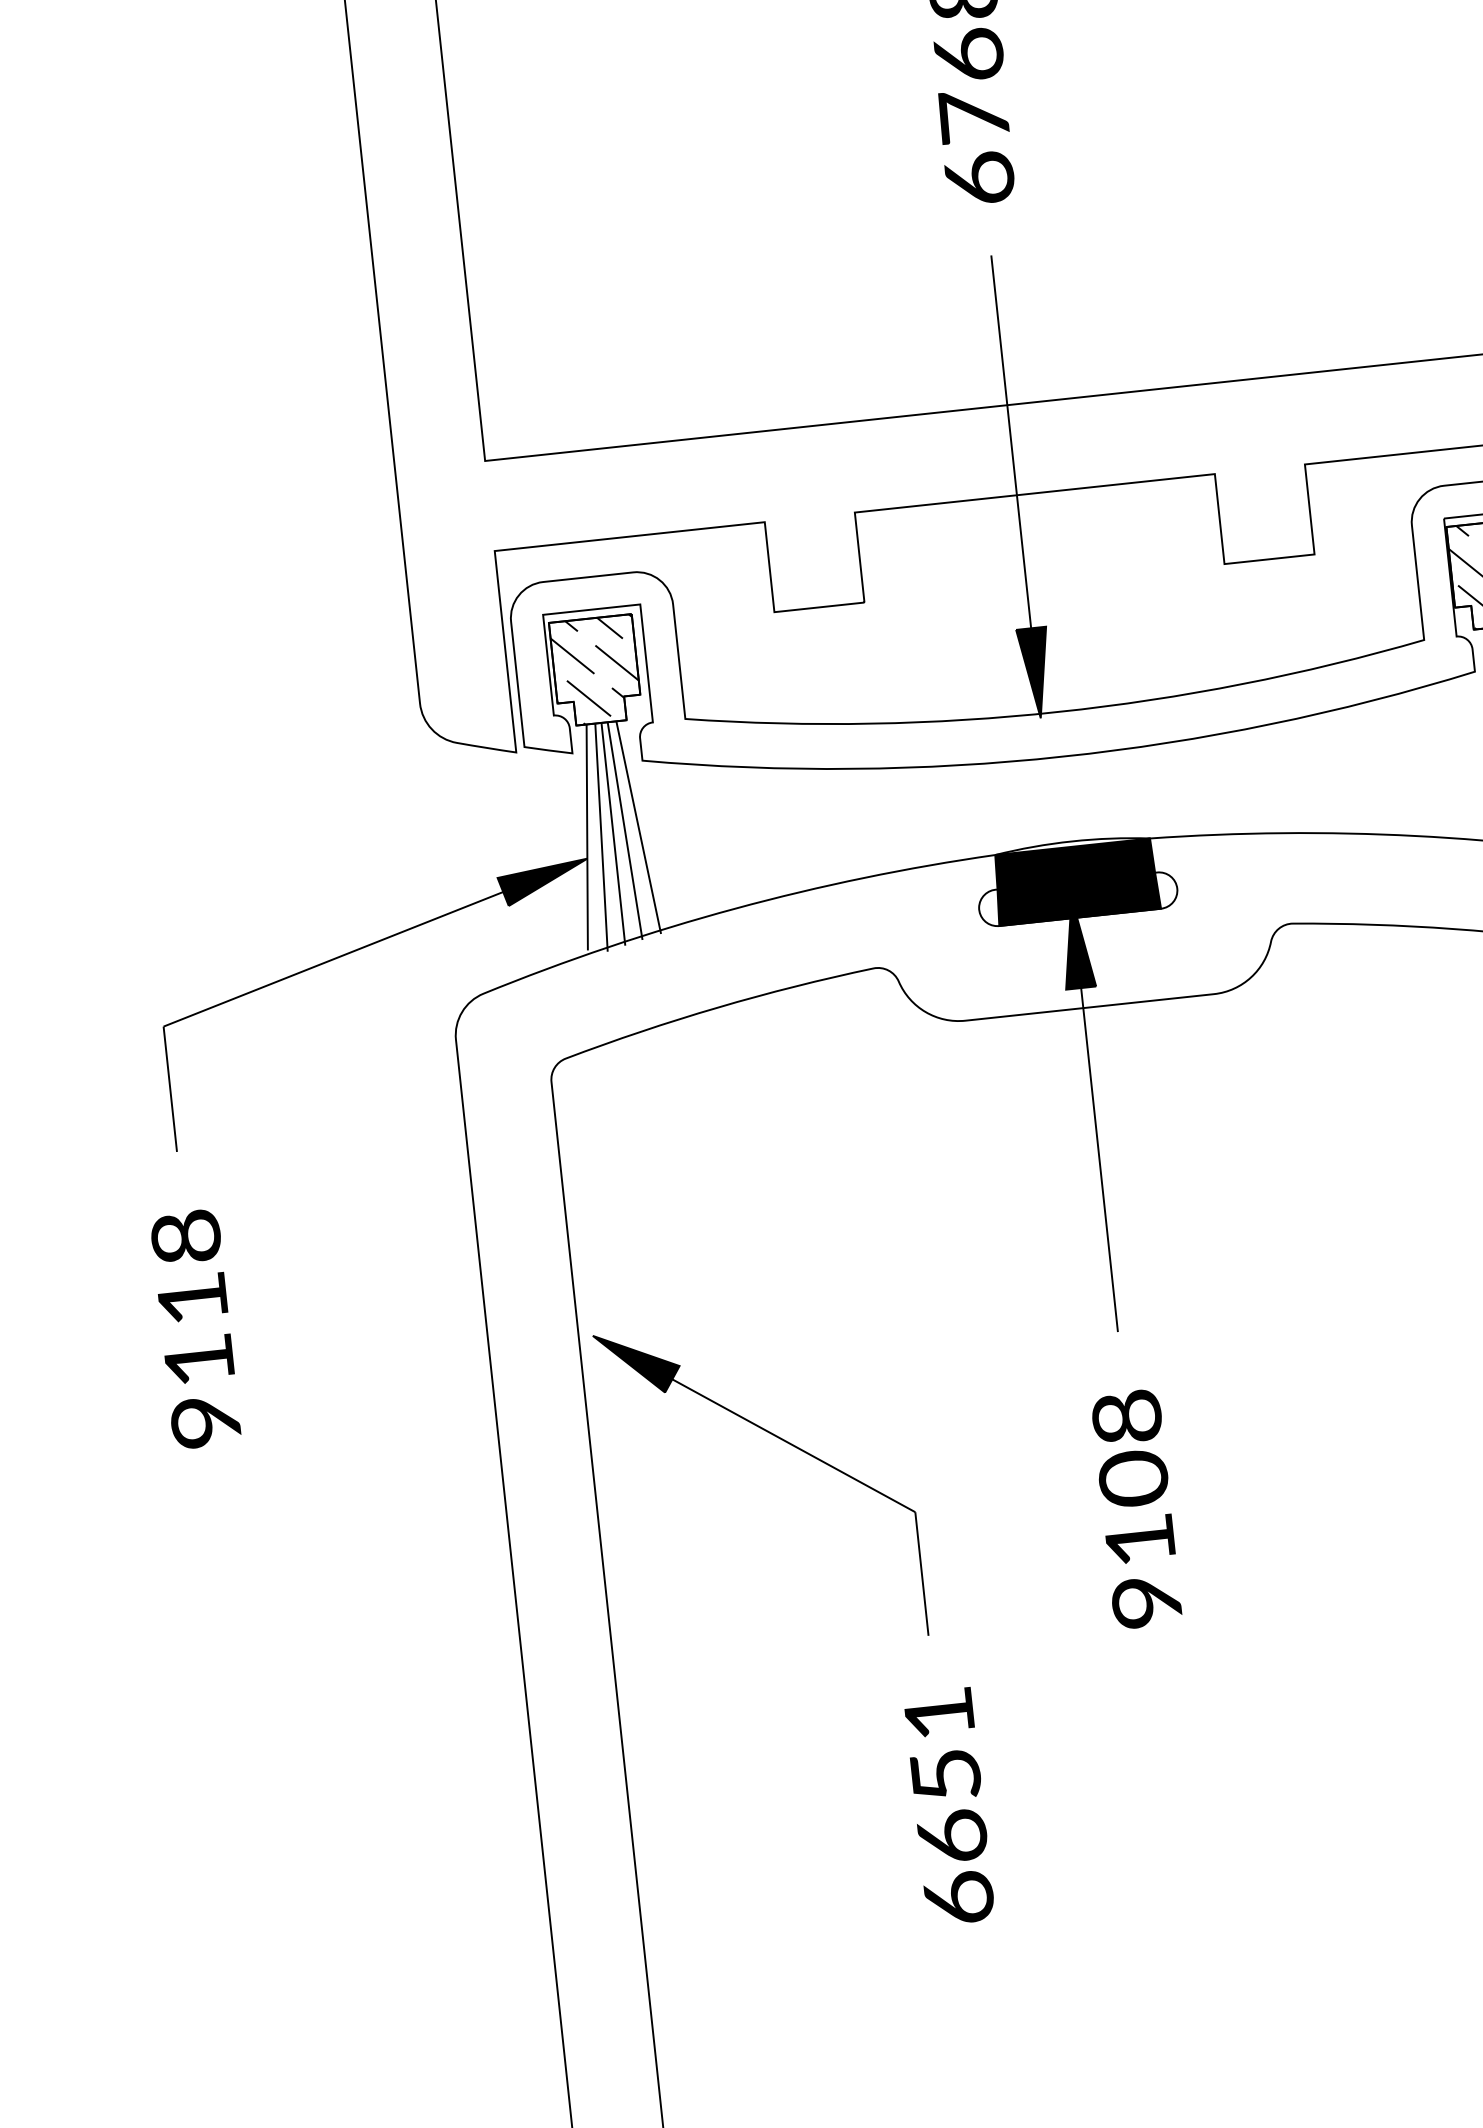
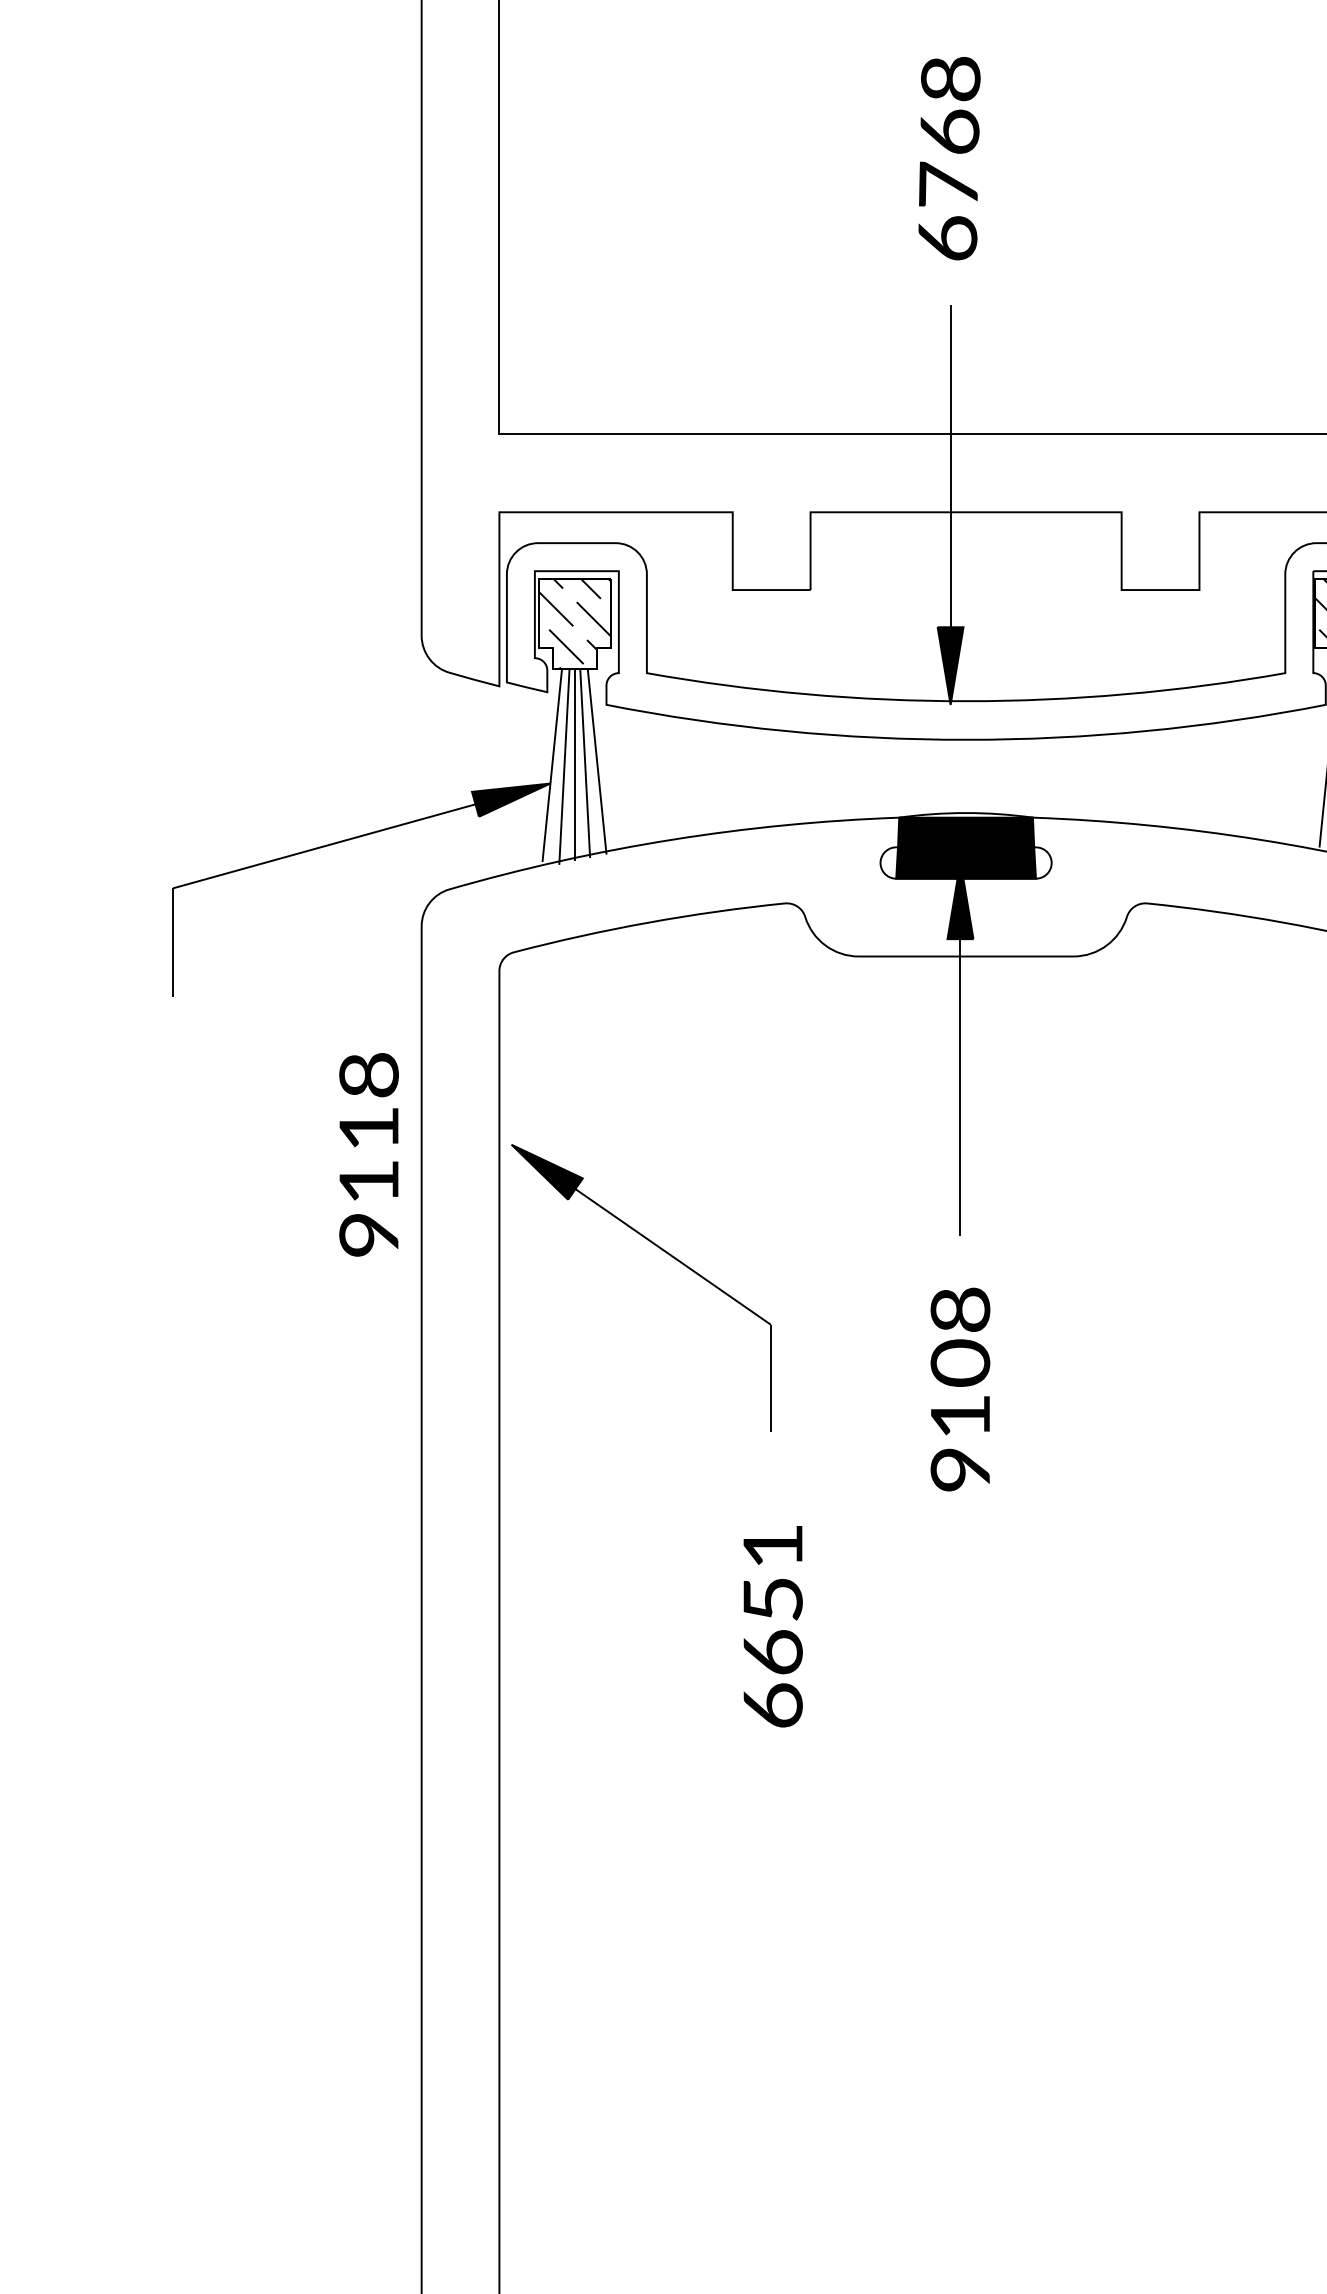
text: (195, 1328) -> (368, 1154), moved
part: (783, 1441) -> (664, 1252), moved

